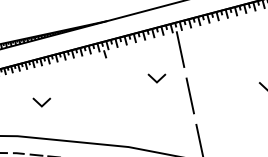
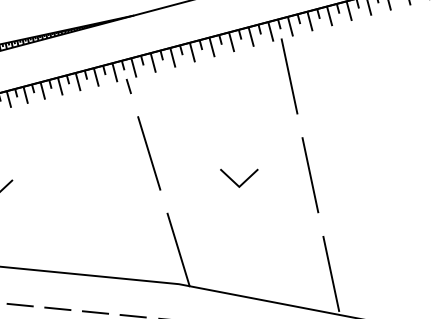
line: (155, 79) -> (236, 180), moved
line: (114, 85) -> (148, 152), added
line: (128, 131) -> (178, 251), added

